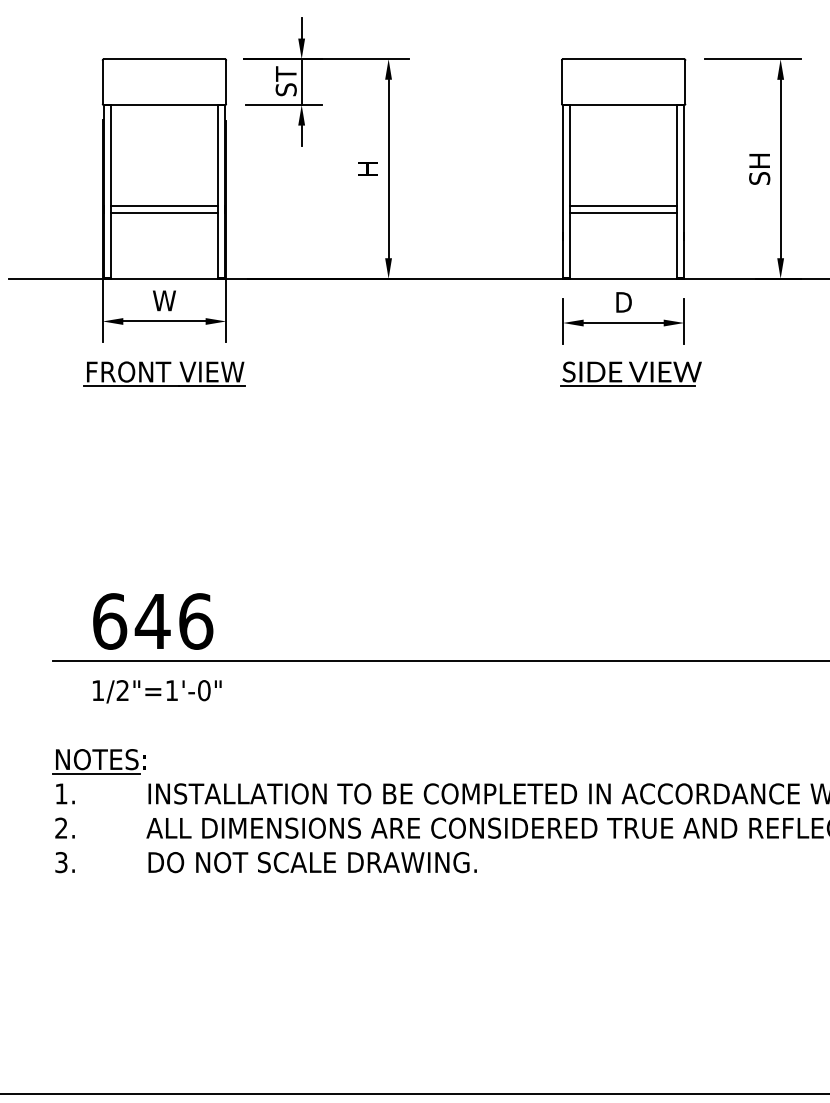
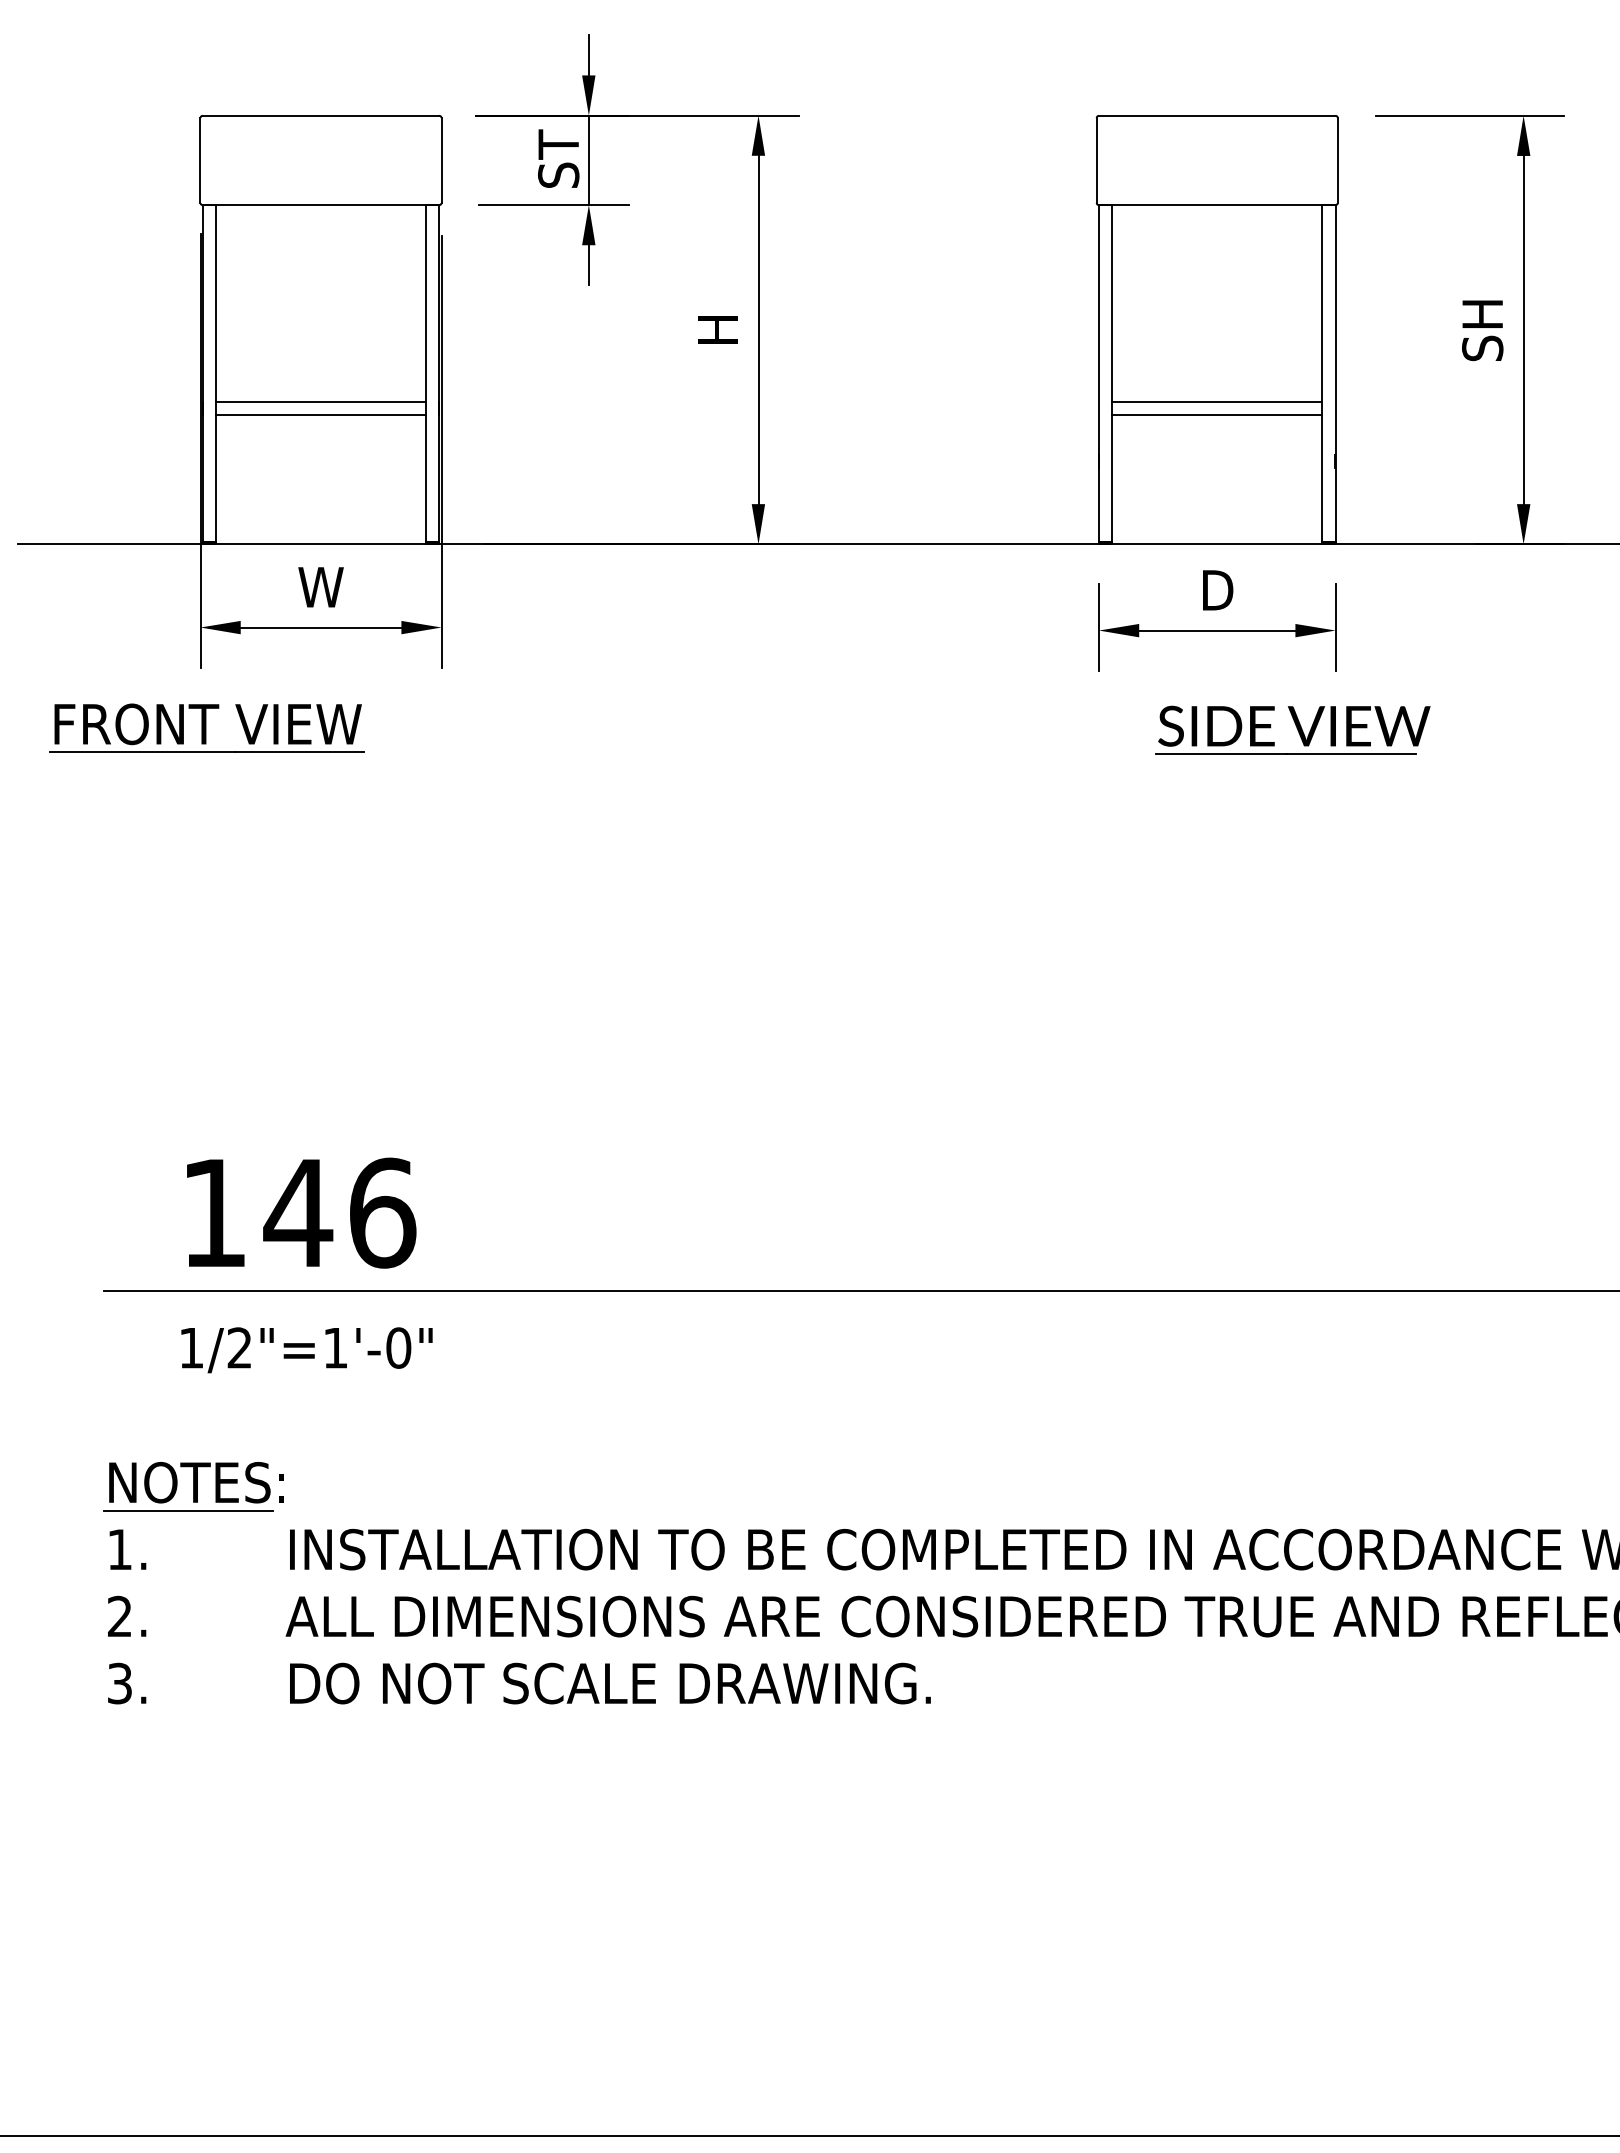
part: (164, 373) -> (205, 727), moved
part: (630, 373) -> (1291, 729), moved
text: (110, 621) -> (215, 1213), 646 -> 146

